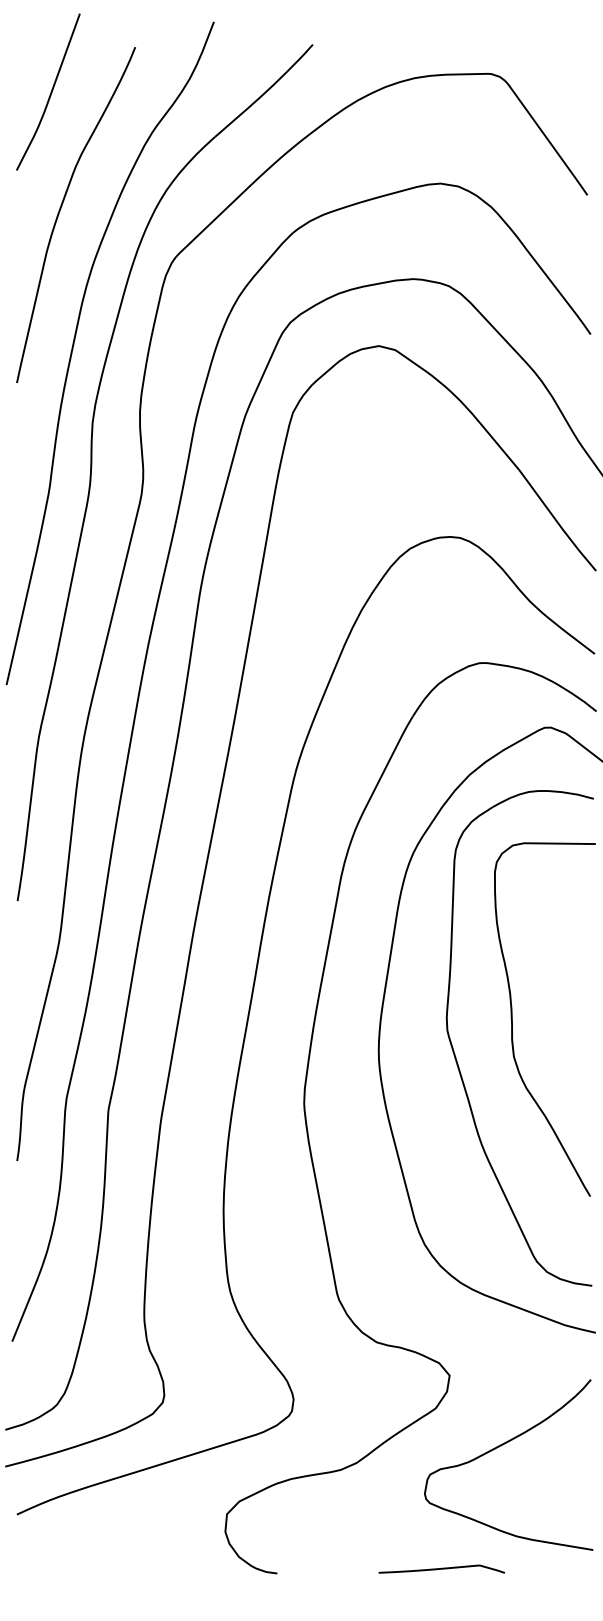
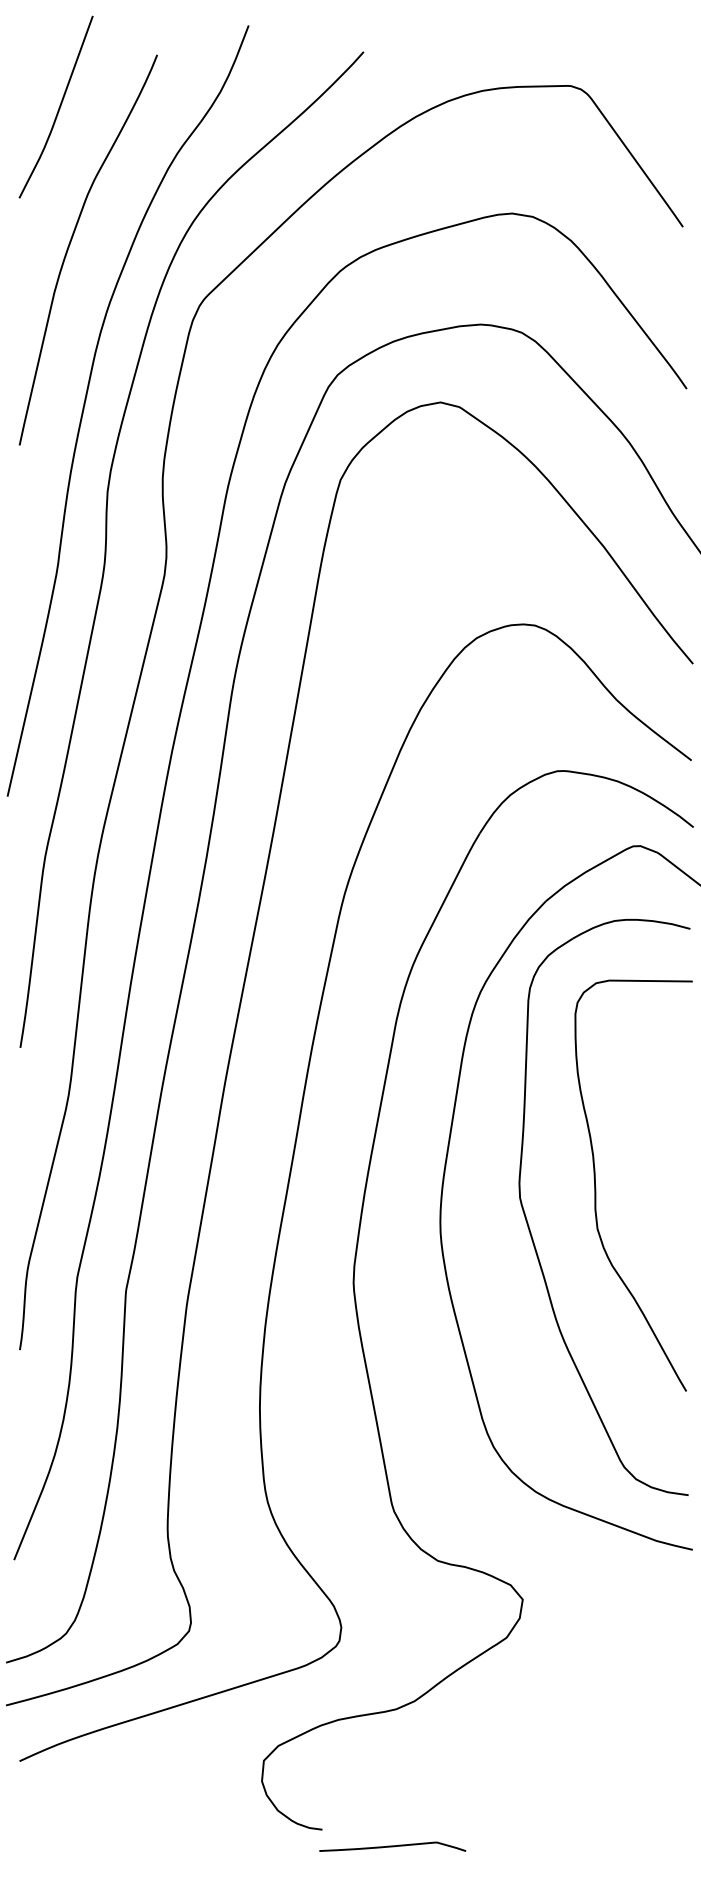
curve: (499, 1447) -> (580, 1683), removed
curve: (441, 1568) -> (392, 1845), moved

